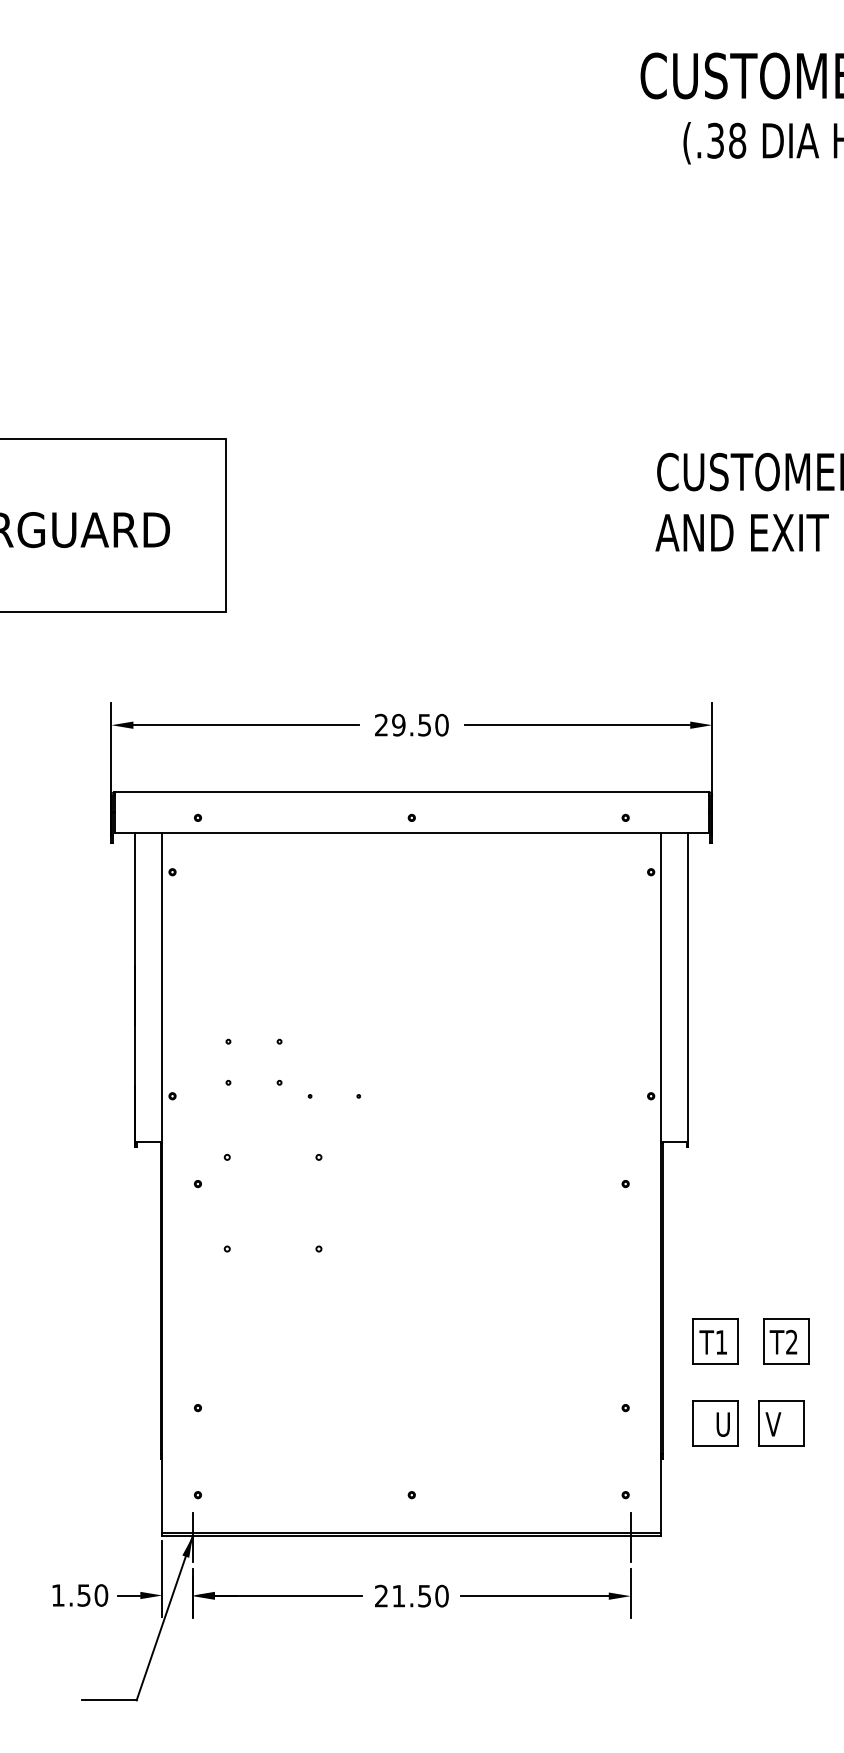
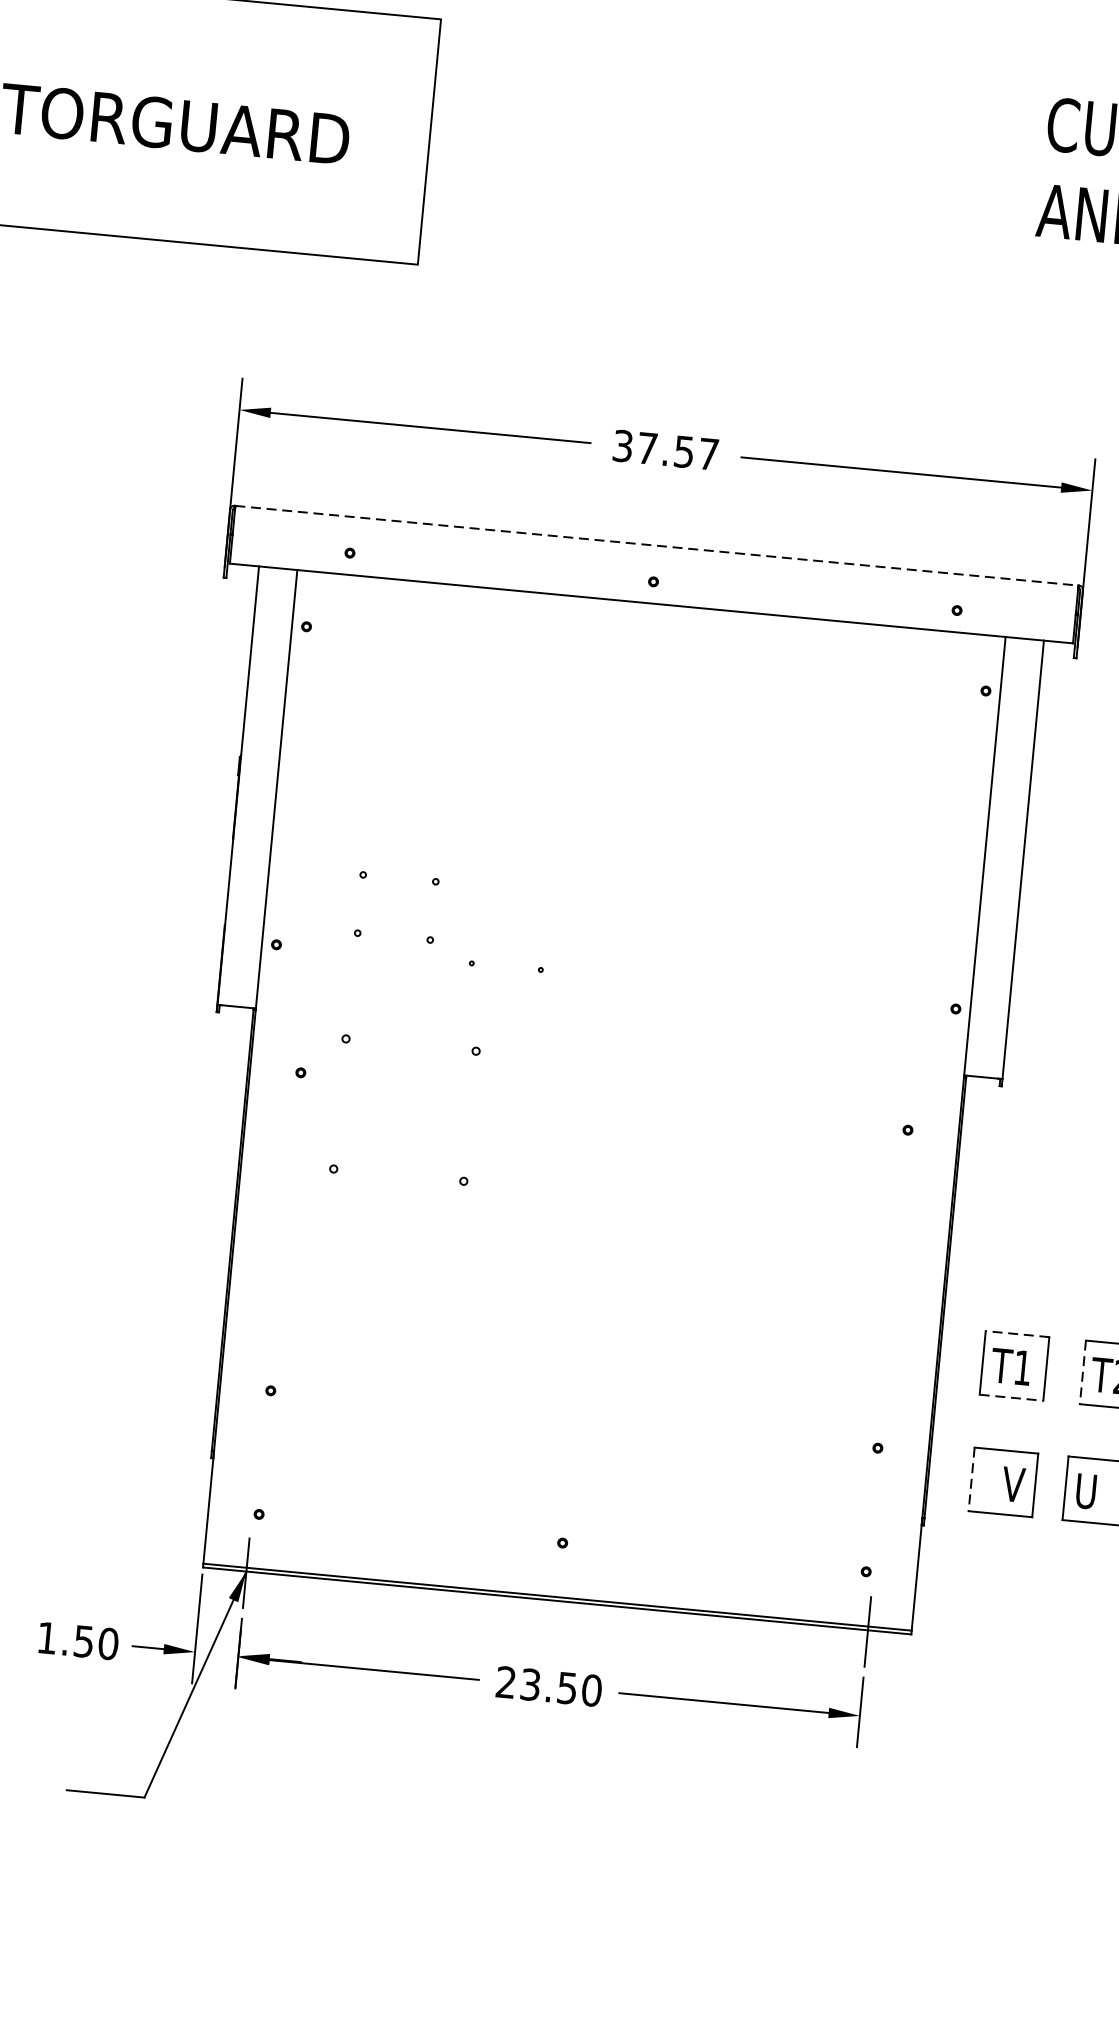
text: (411, 724) -> (665, 449), 29.50 -> 37.57
line: (411, 792) -> (656, 545), solid -> dashed
line: (715, 1319) -> (1017, 1334), solid -> dashed
line: (763, 1342) -> (1082, 1373), solid -> dashed
line: (716, 1363) -> (1012, 1397), solid -> dashed
line: (693, 1424) -> (971, 1480), solid -> dashed
text: (722, 1424) -> (1013, 1484), U -> V
text: (773, 1424) -> (1085, 1491), V -> U
text: (398, 1595) -> (530, 1683), 21.50 -> 23.50

